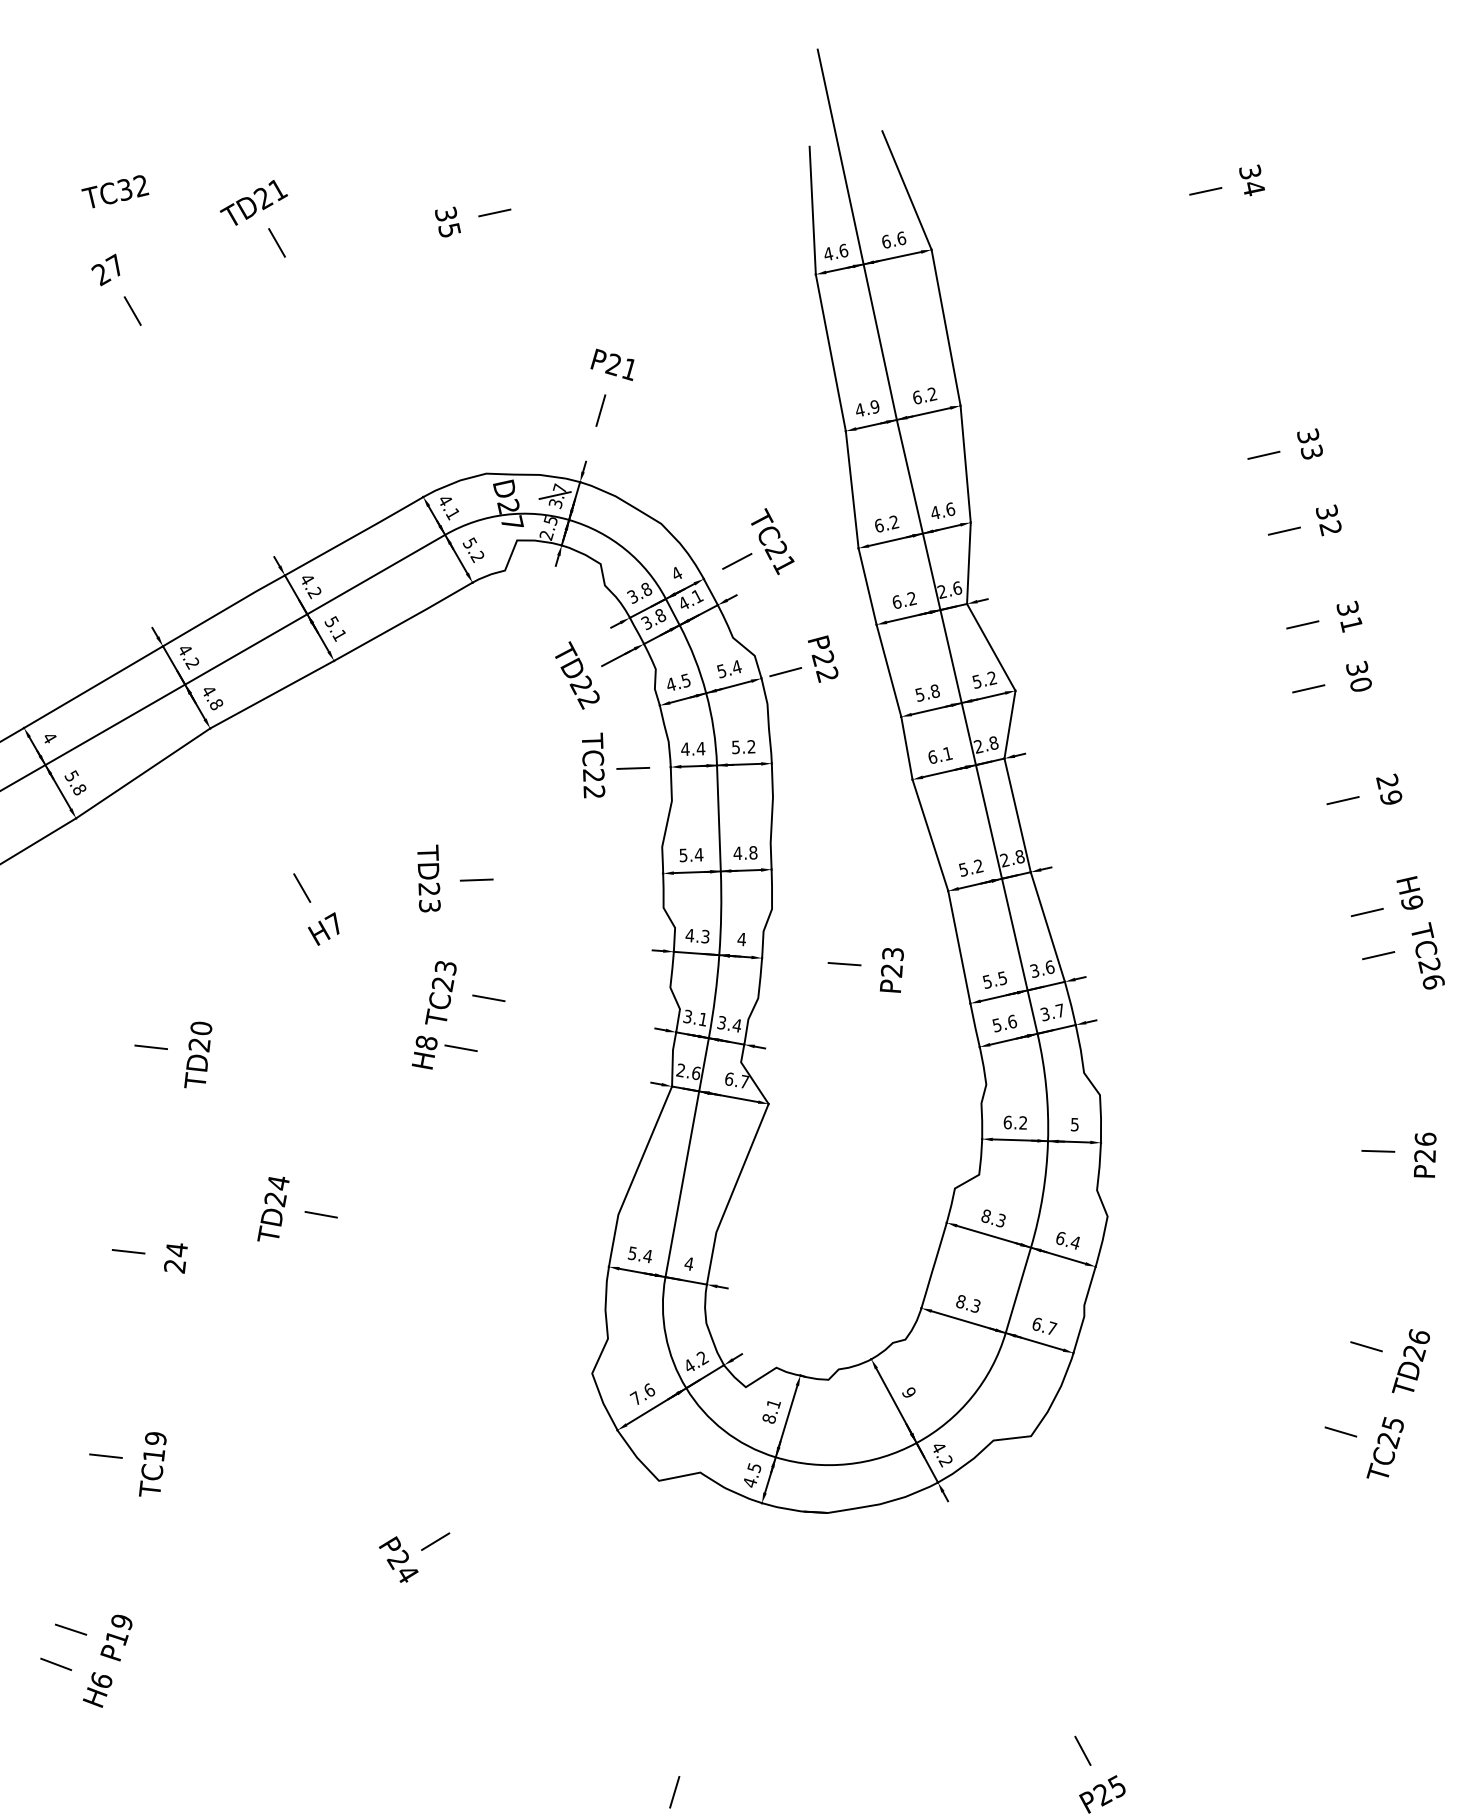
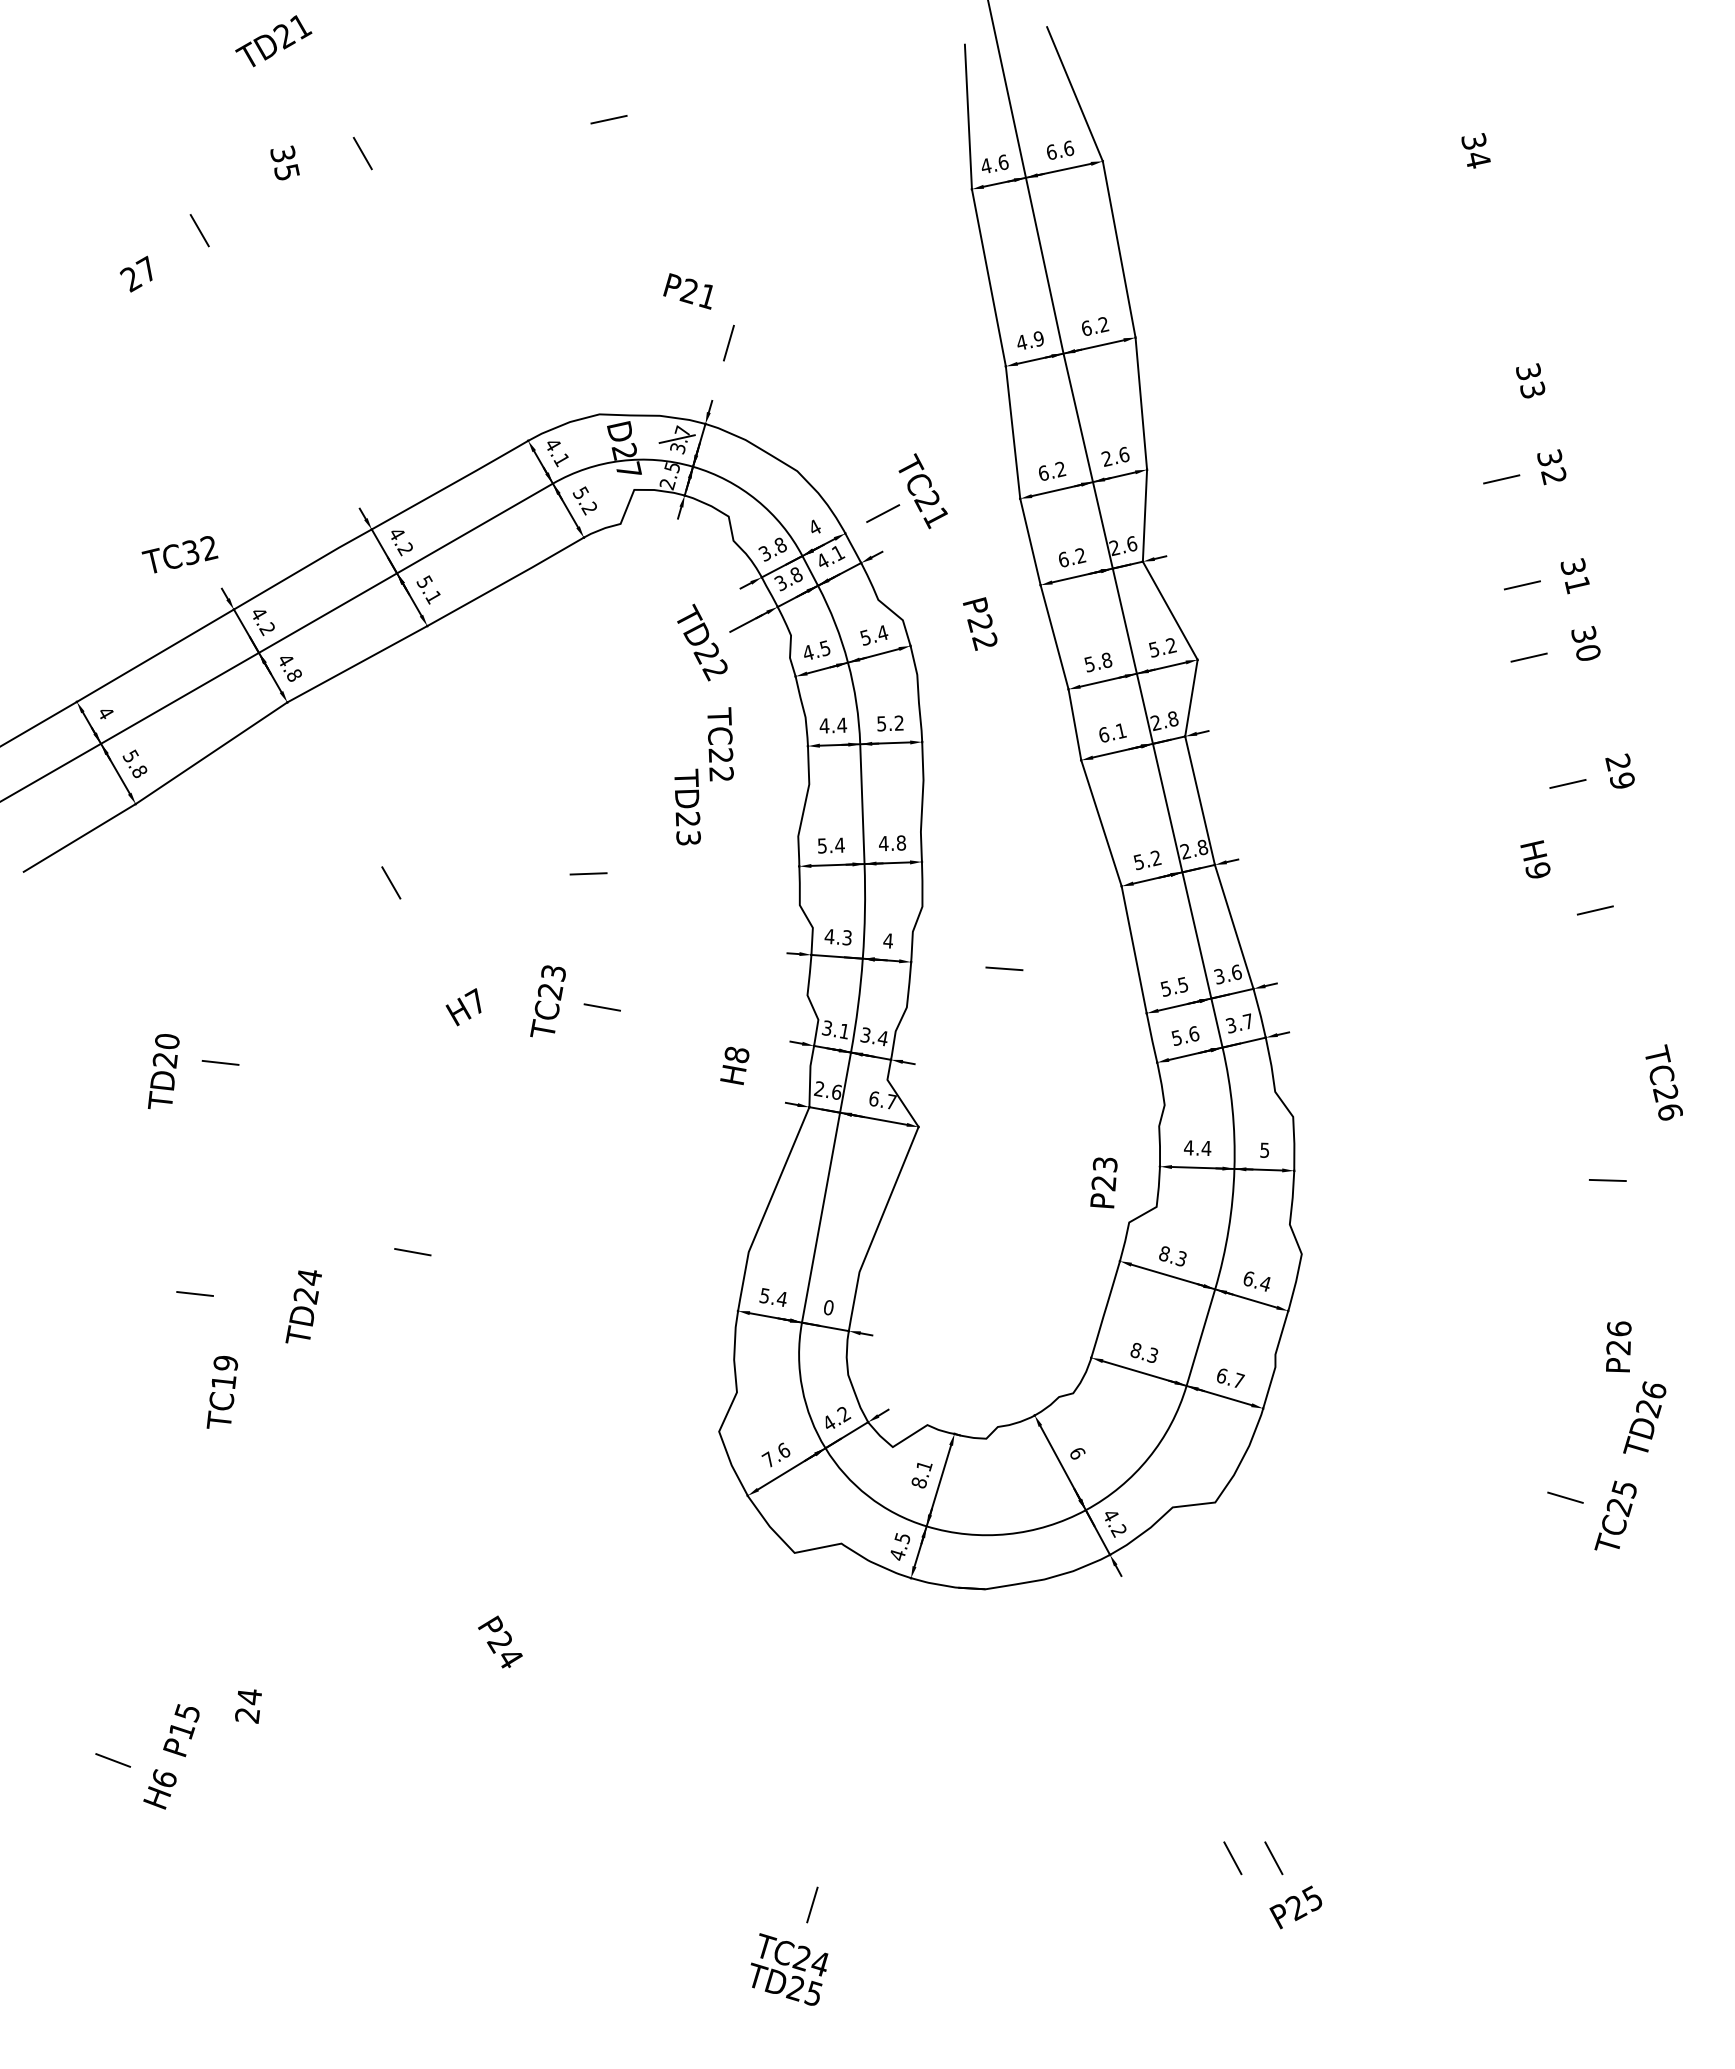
text: (1251, 180) -> (1475, 150), moved
text: (114, 191) -> (179, 554), moved
line: (1205, 191) -> (1412, 95), removed
text: (253, 203) -> (273, 41), moved
text: (447, 221) -> (284, 162), moved
text: (105, 269) -> (136, 273), moved
text: (611, 364) -> (687, 291), moved
line: (1263, 455) -> (1478, 393), removed
text: (934, 512) -> (1106, 458), 4.6 -> 2.6
line: (785, 671) -> (937, 638), removed
line: (633, 768) -> (765, 747), removed
text: (428, 878) -> (687, 806), moved
text: (1409, 893) -> (1535, 859), moved
text: (323, 929) -> (463, 1007), moved
line: (1378, 955) -> (1607, 959), removed
text: (1427, 955) -> (1663, 1082), moved
text: (891, 970) -> (1103, 1182), moved
line: (460, 1047) -> (570, 1063), removed
text: (424, 1053) -> (734, 1066), moved
text: (197, 1054) -> (163, 1071), moved
text: (1015, 1122) -> (1197, 1147), 6.2 -> 4.4
text: (1424, 1154) -> (1618, 1346), moved
text: (273, 1208) -> (303, 1306), moved
text: (175, 1258) -> (248, 1706), moved
text: (688, 1263) -> (828, 1307), 4 -> 0
line: (1366, 1346) -> (1594, 1401), removed
text: (909, 1392) -> (1077, 1453), 9 -> 6
line: (105, 1456) -> (169, 1525), removed
text: (152, 1464) -> (222, 1392), moved
line: (435, 1541) -> (541, 1621), removed
text: (121, 1622) -> (186, 1713), P19 -> P15
line: (70, 1629) -> (129, 1720), removed
line: (1046, 1751) -> (1232, 1858), added

